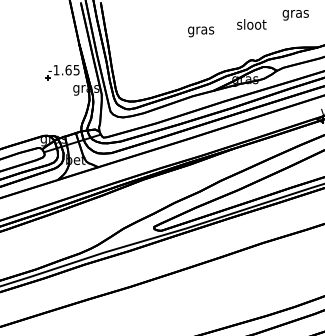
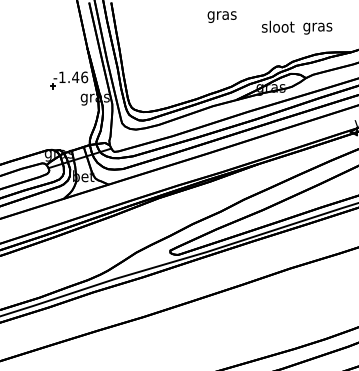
text: (295, 15) -> (317, 28), moved
text: (200, 31) -> (221, 16), moved
text: (72, 70) -> (80, 77), -1.65 -> -1.46

